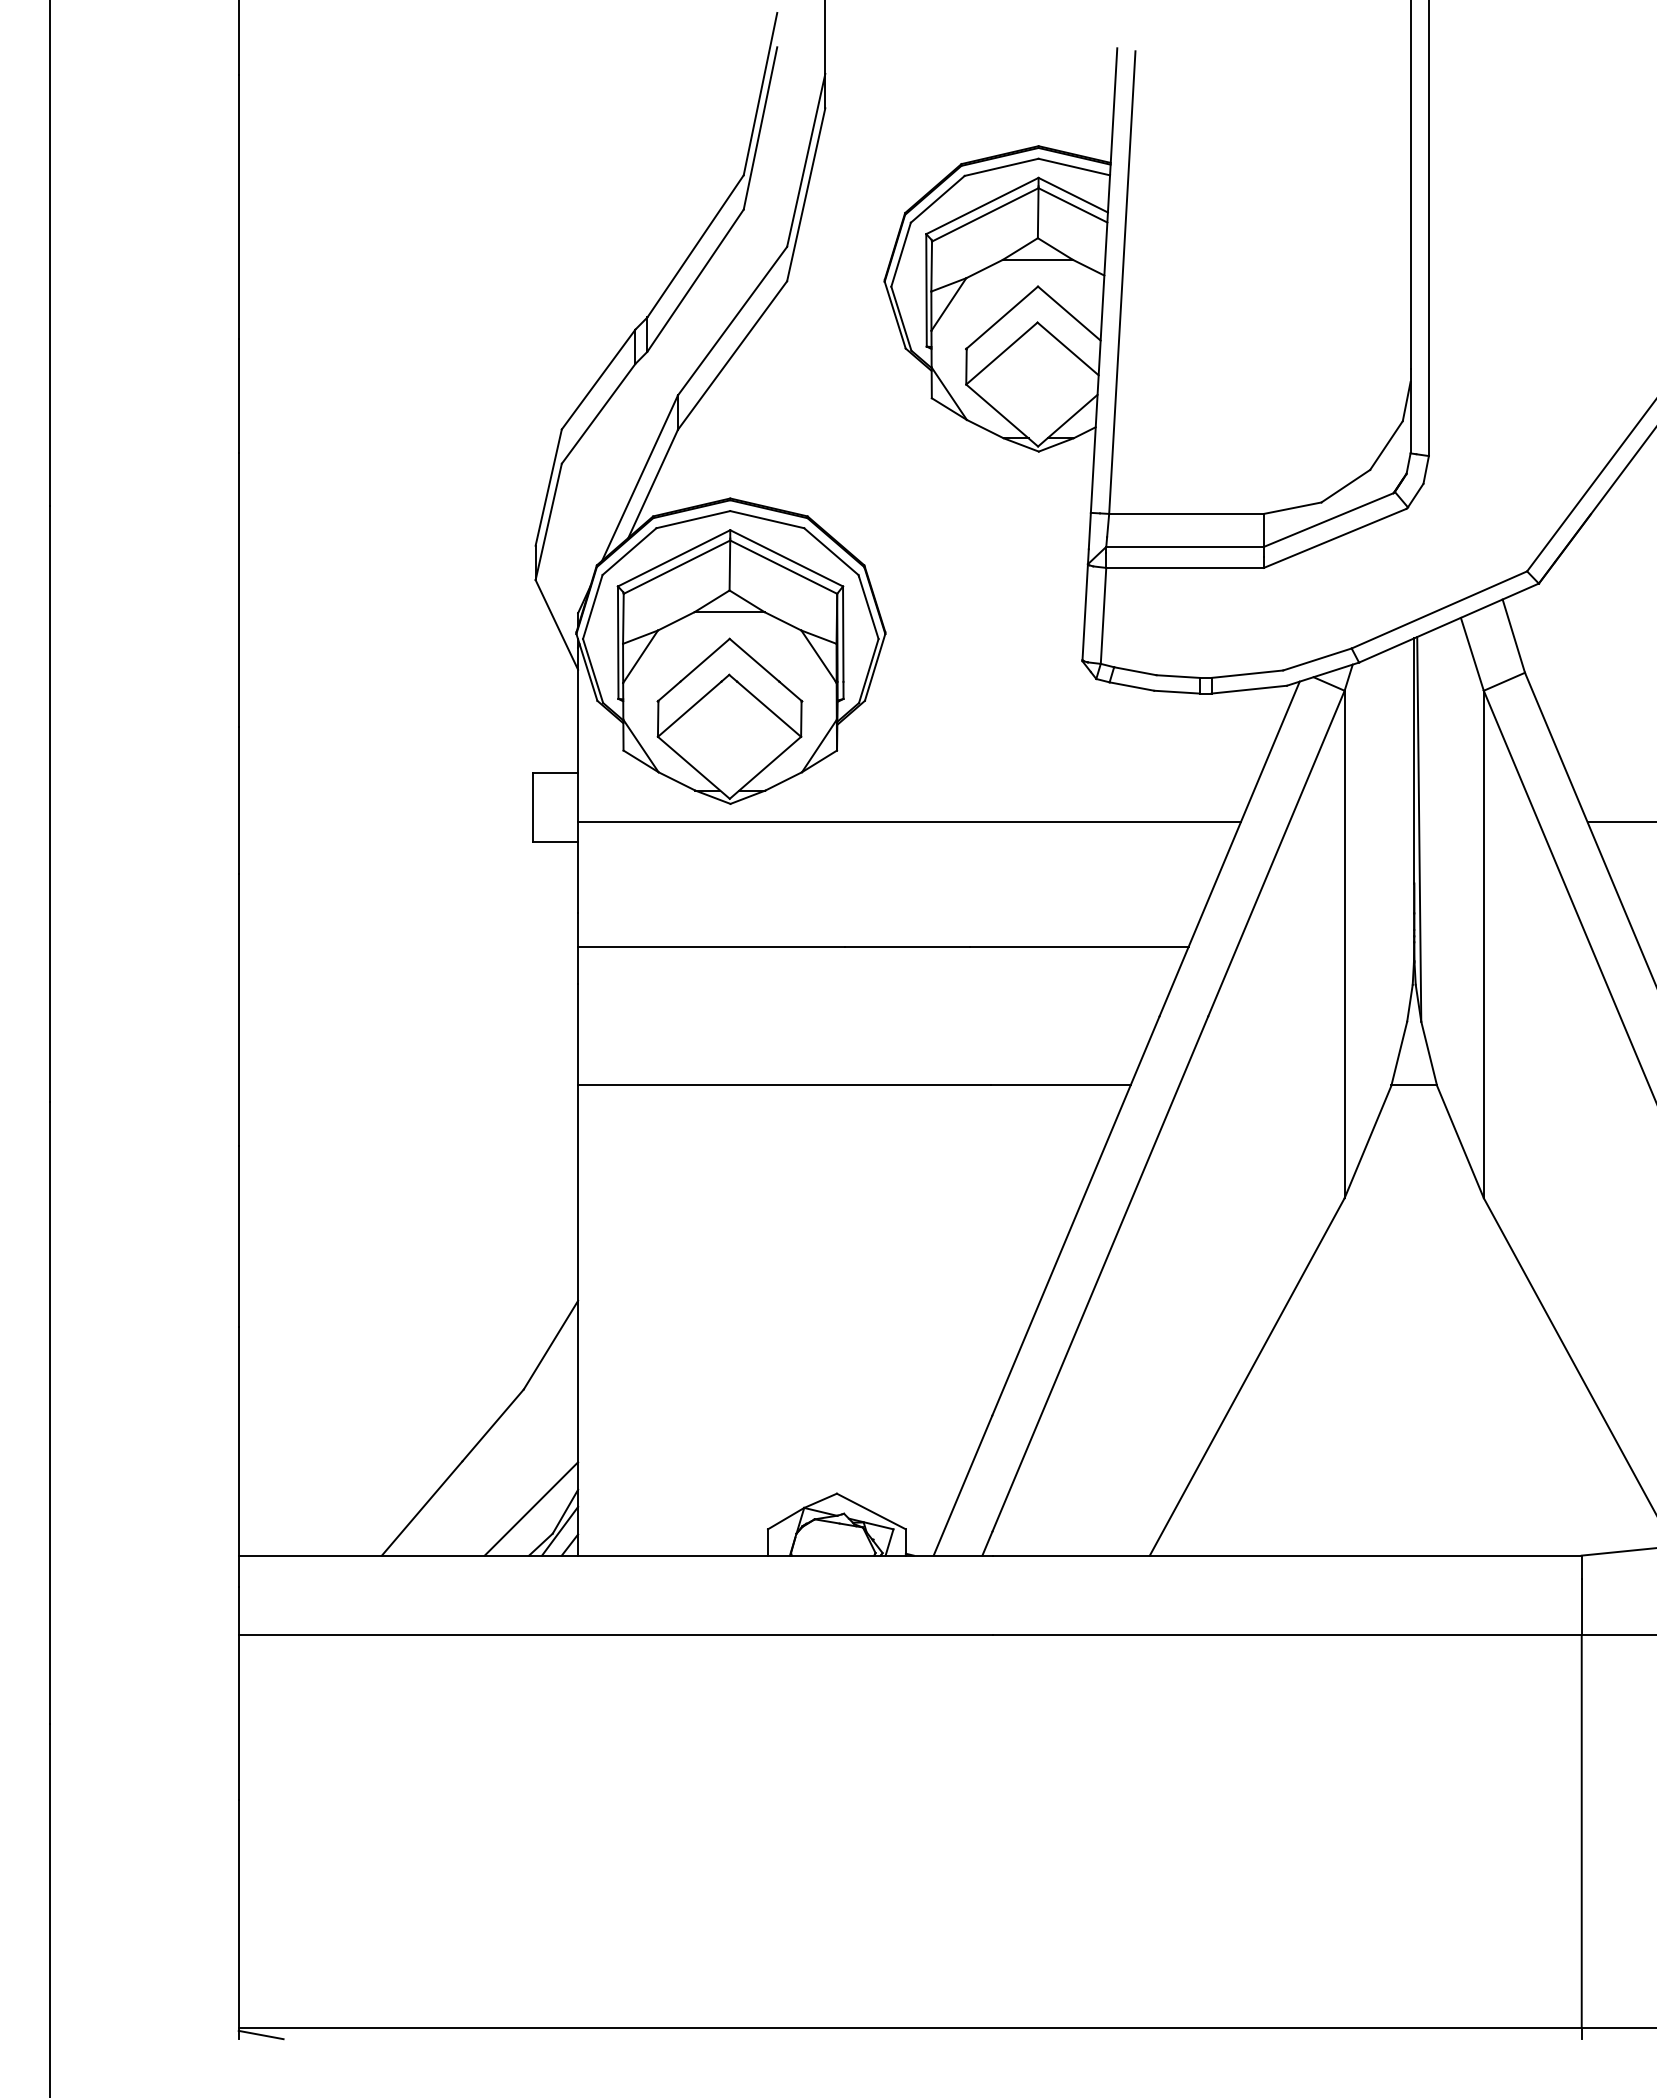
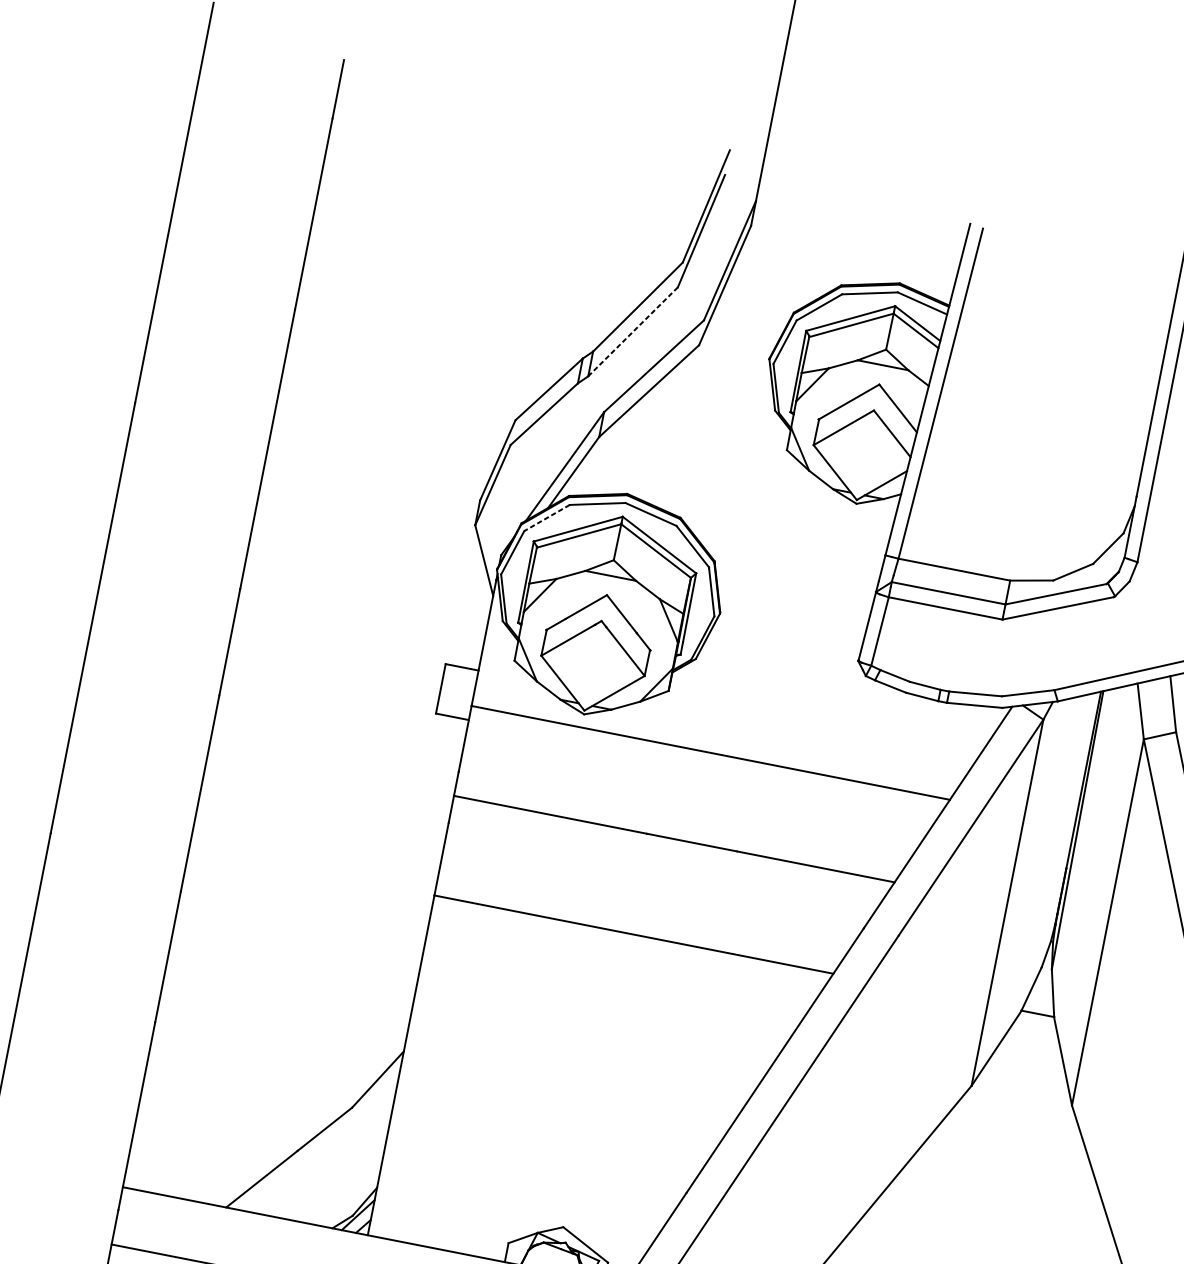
line: (695, 280) -> (633, 331), solid -> dashed
line: (629, 551) -> (547, 517), solid -> dashed
line: (531, 1508) -> (340, 1194), removed

